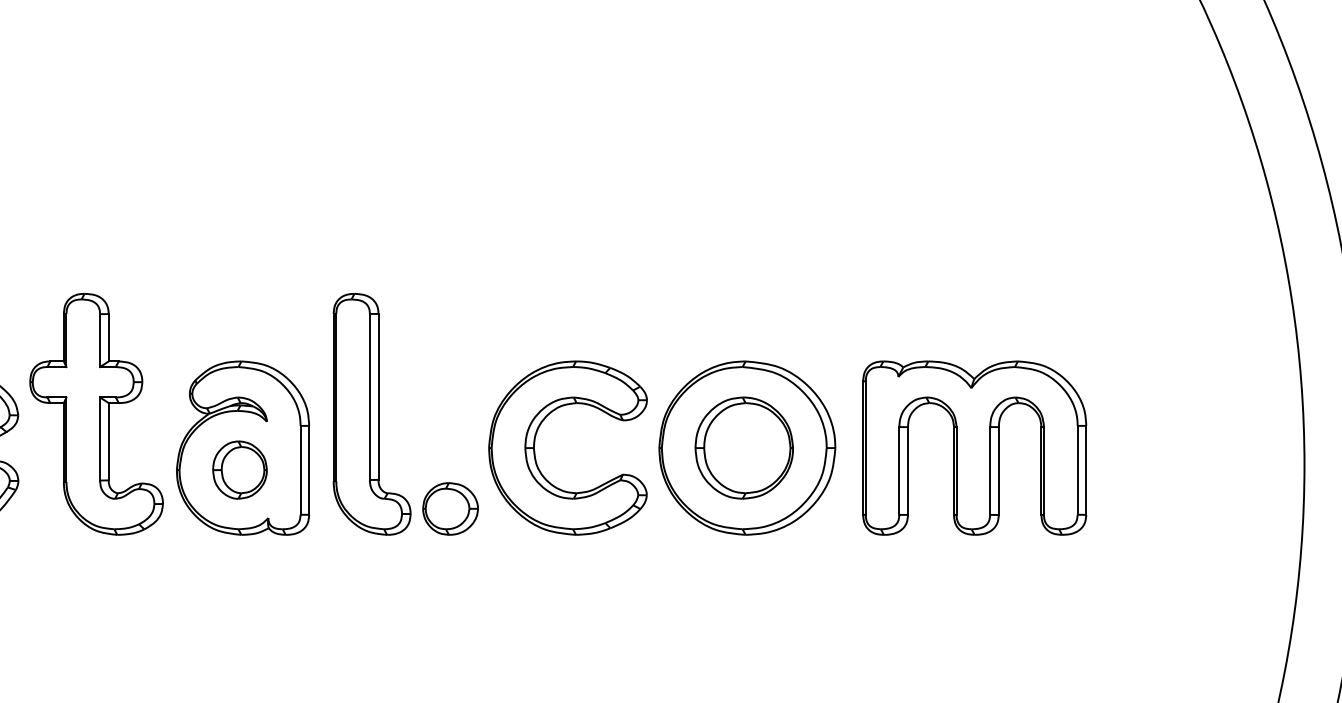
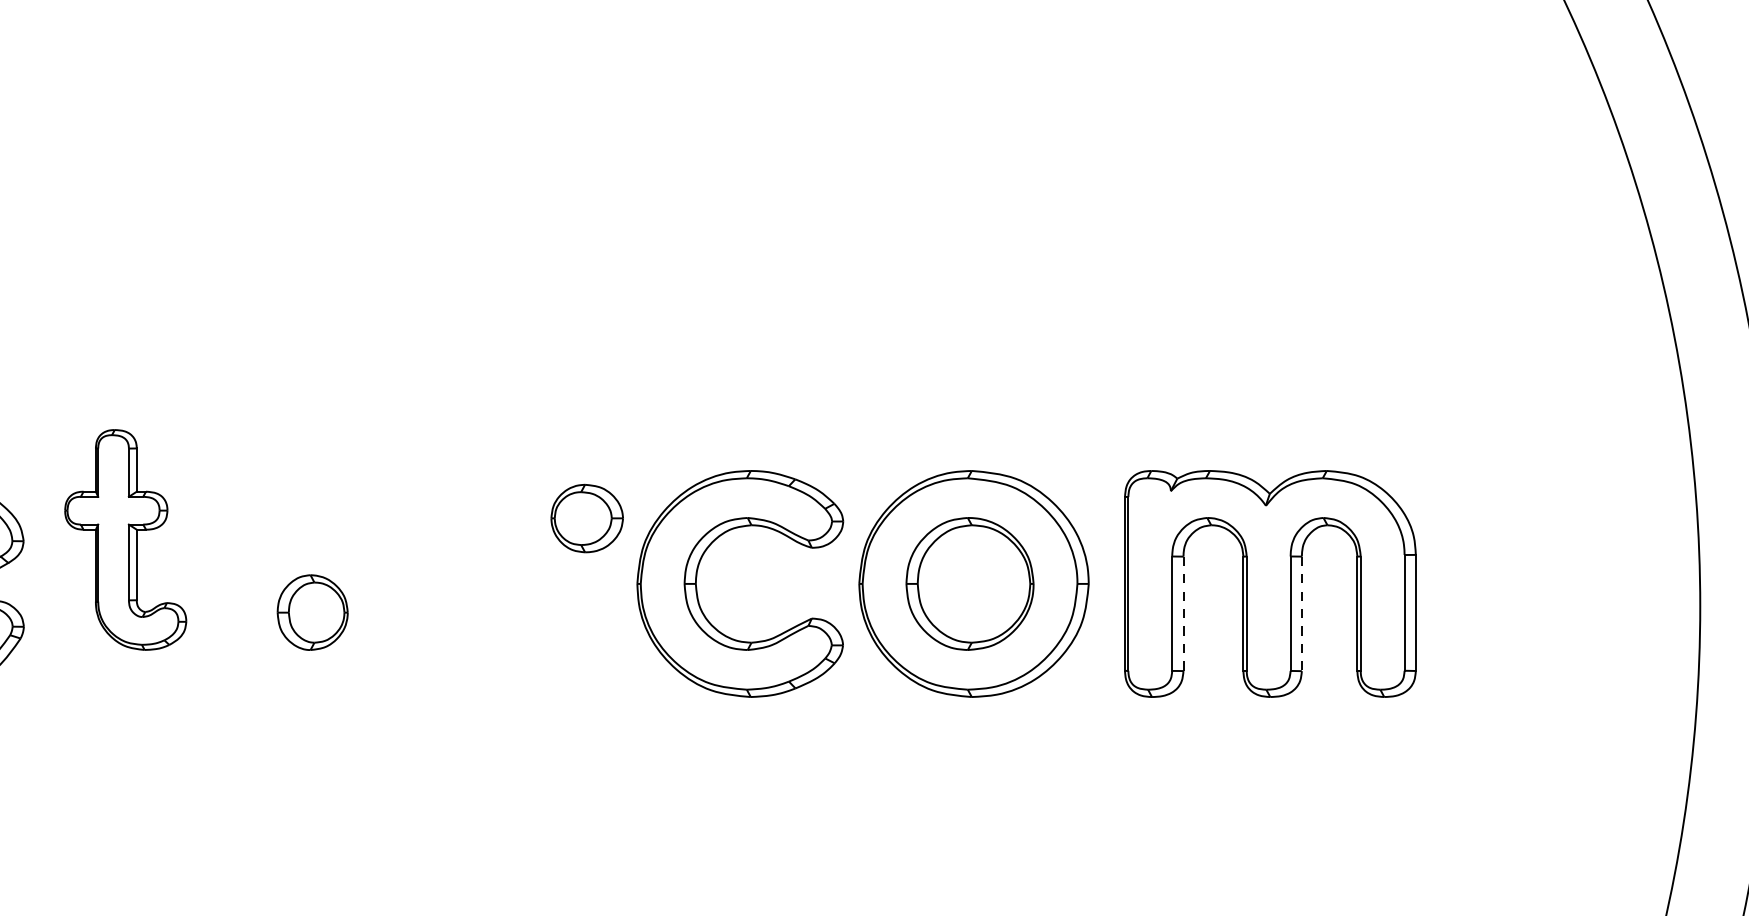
part: (96, 414) -> (125, 540), size x0.7
part: (371, 414) -> (484, 540), removed
part: (243, 447) -> (317, 583), removed
line: (908, 471) -> (1184, 614), solid -> dashed
line: (998, 471) -> (1301, 614), solid -> dashed
part: (450, 508) -> (587, 517), moved

